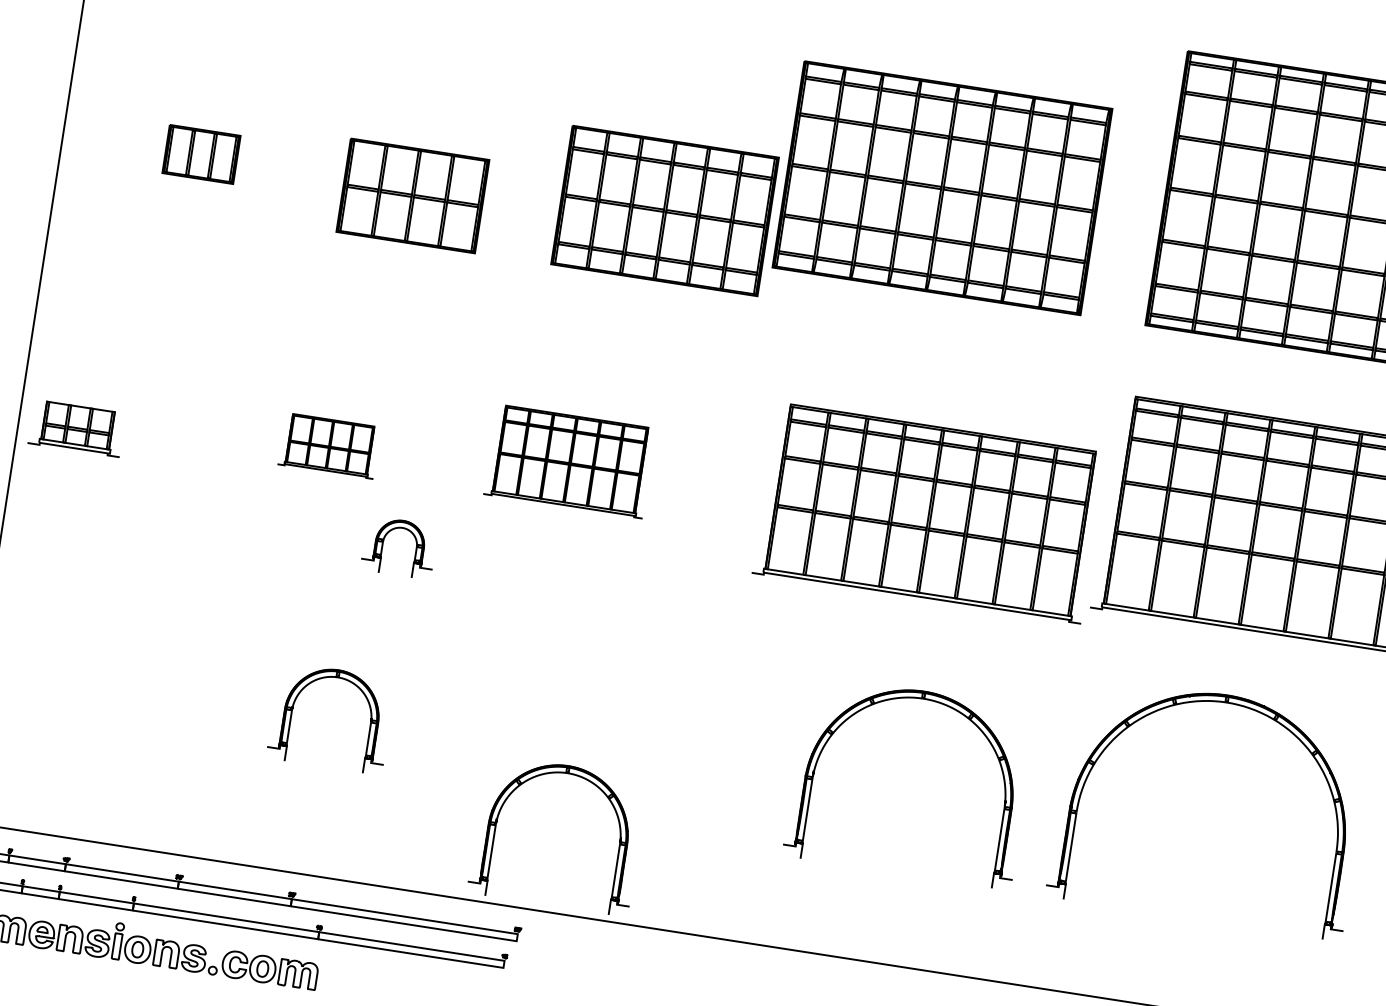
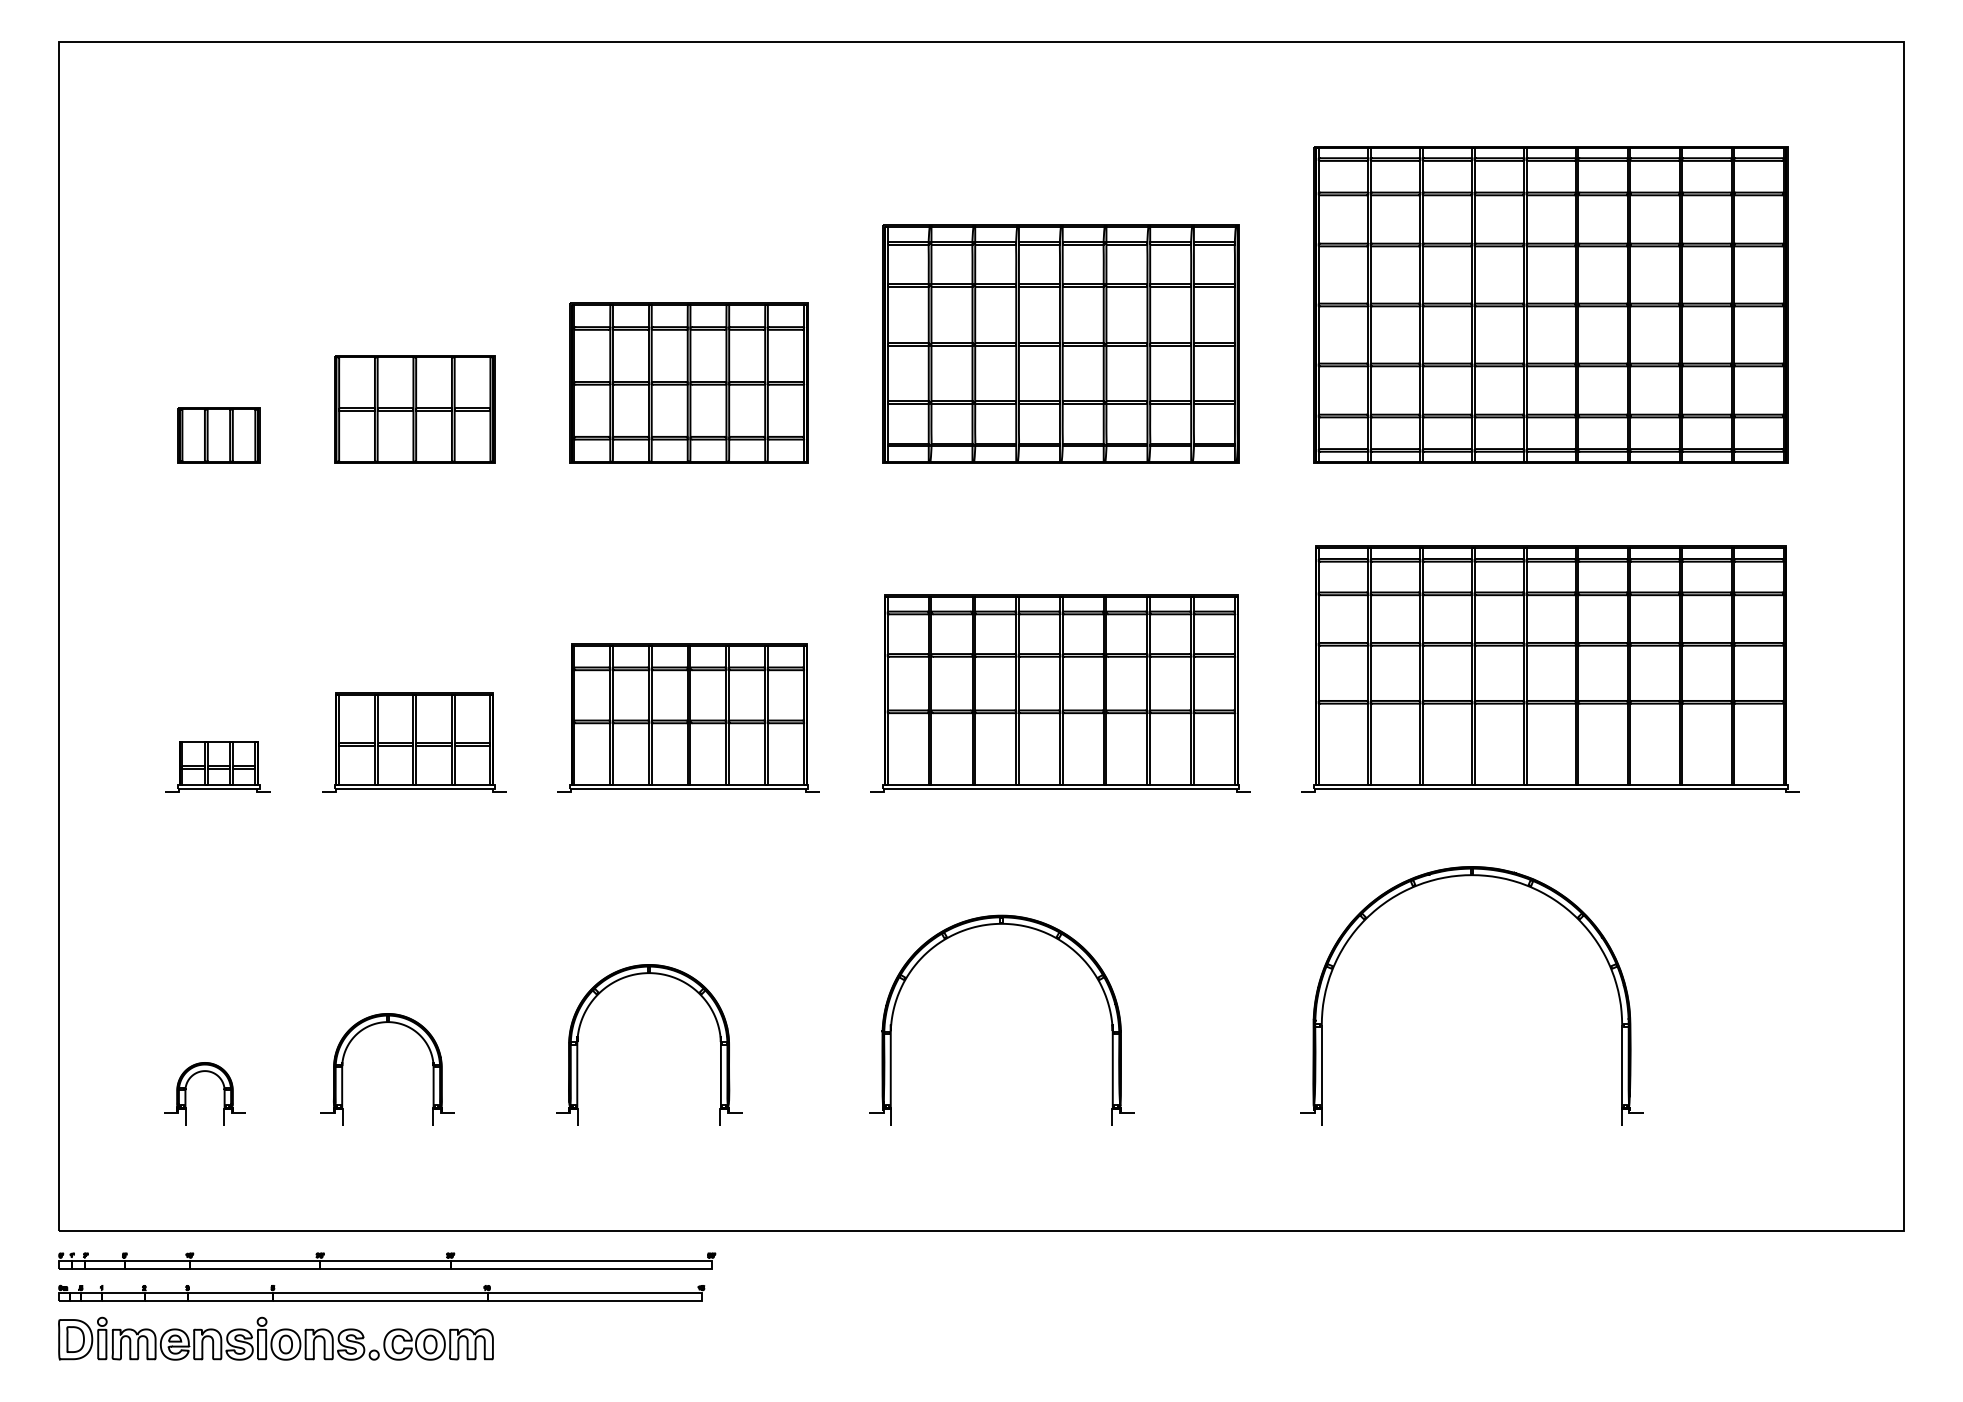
part: (412, 195) -> (414, 409), moved
part: (664, 210) -> (688, 382), moved
part: (76, 428) -> (217, 766), moved
part: (329, 446) -> (414, 742), size x1.67
part: (569, 461) -> (688, 717), size x1.43
part: (929, 513) -> (1060, 693), moved
part: (383, 544) -> (186, 1093), moved
part: (915, 698) -> (993, 925), moved
part: (292, 712) -> (343, 1069), moved
part: (597, 787) -> (685, 984), moved

